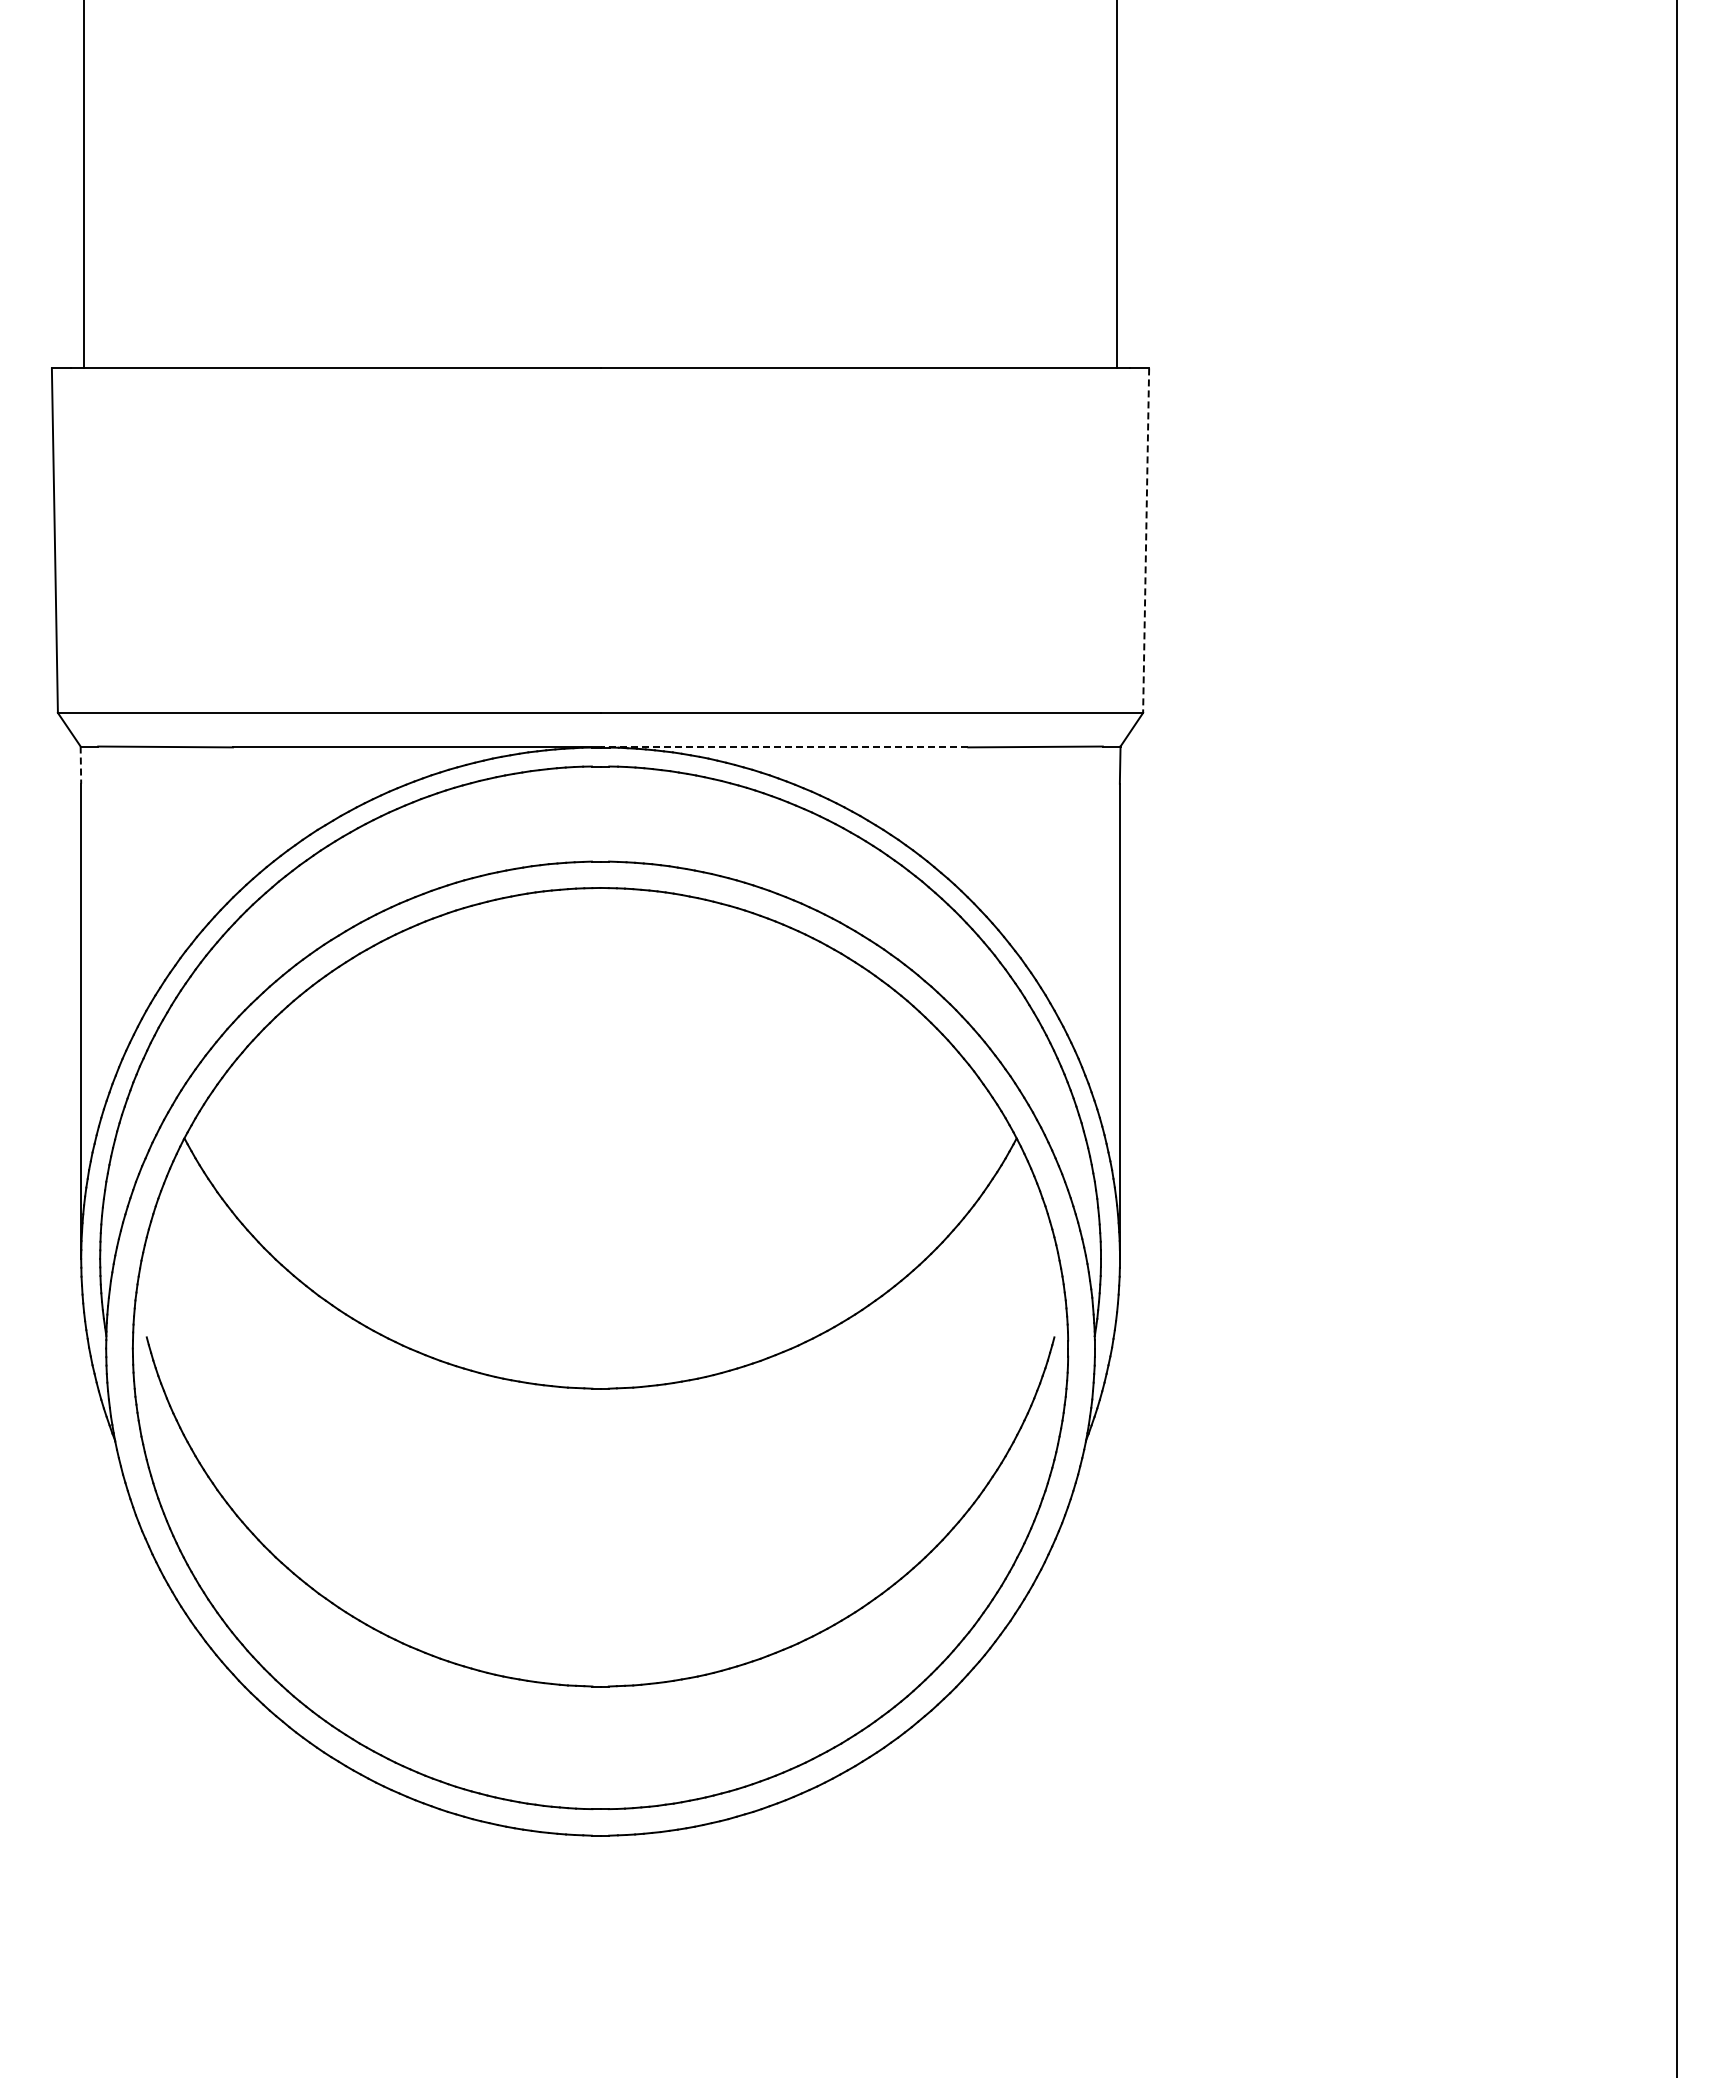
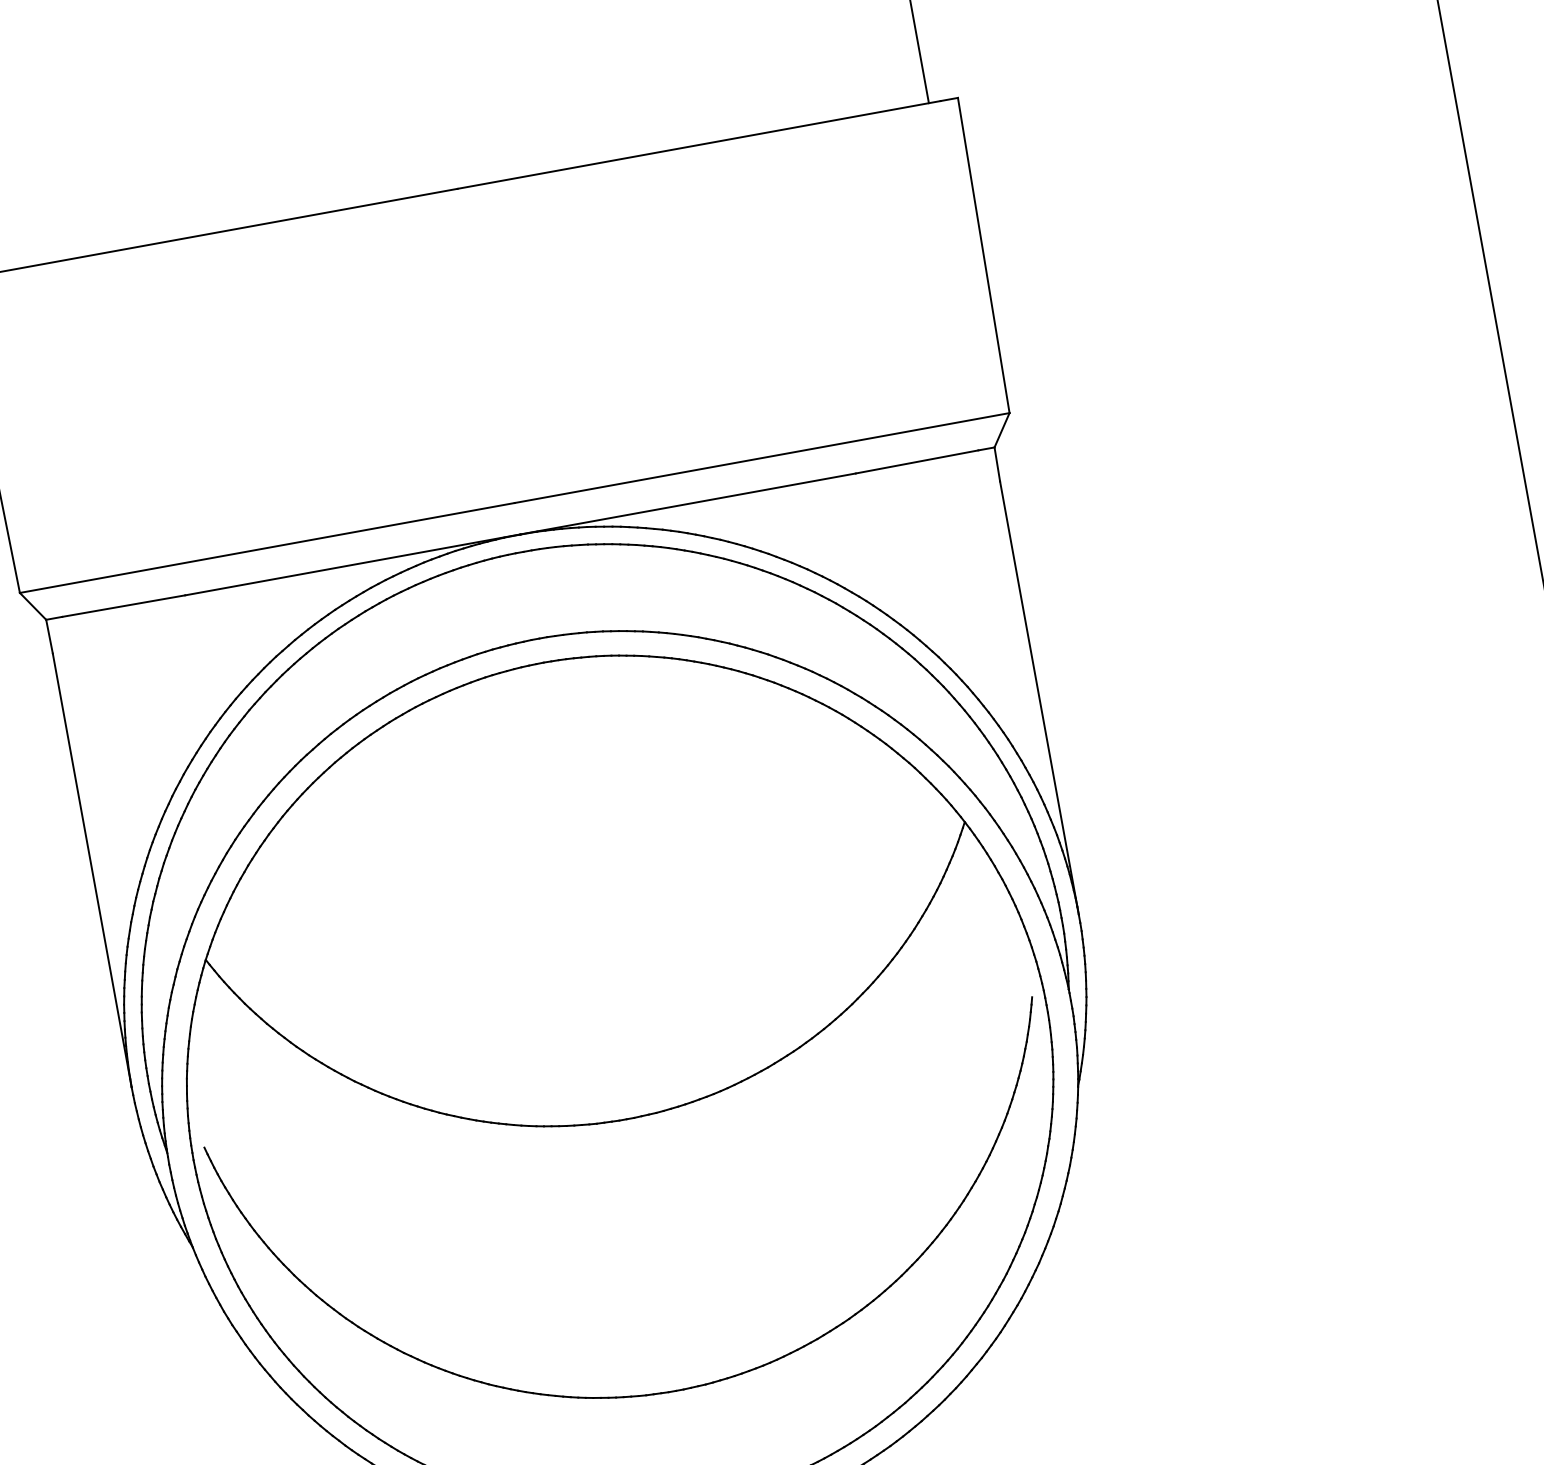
line: (1146, 541) -> (984, 256), dashed -> solid
line: (784, 747) -> (688, 504), dashed -> solid
line: (80, 765) -> (49, 637), dashed -> solid

